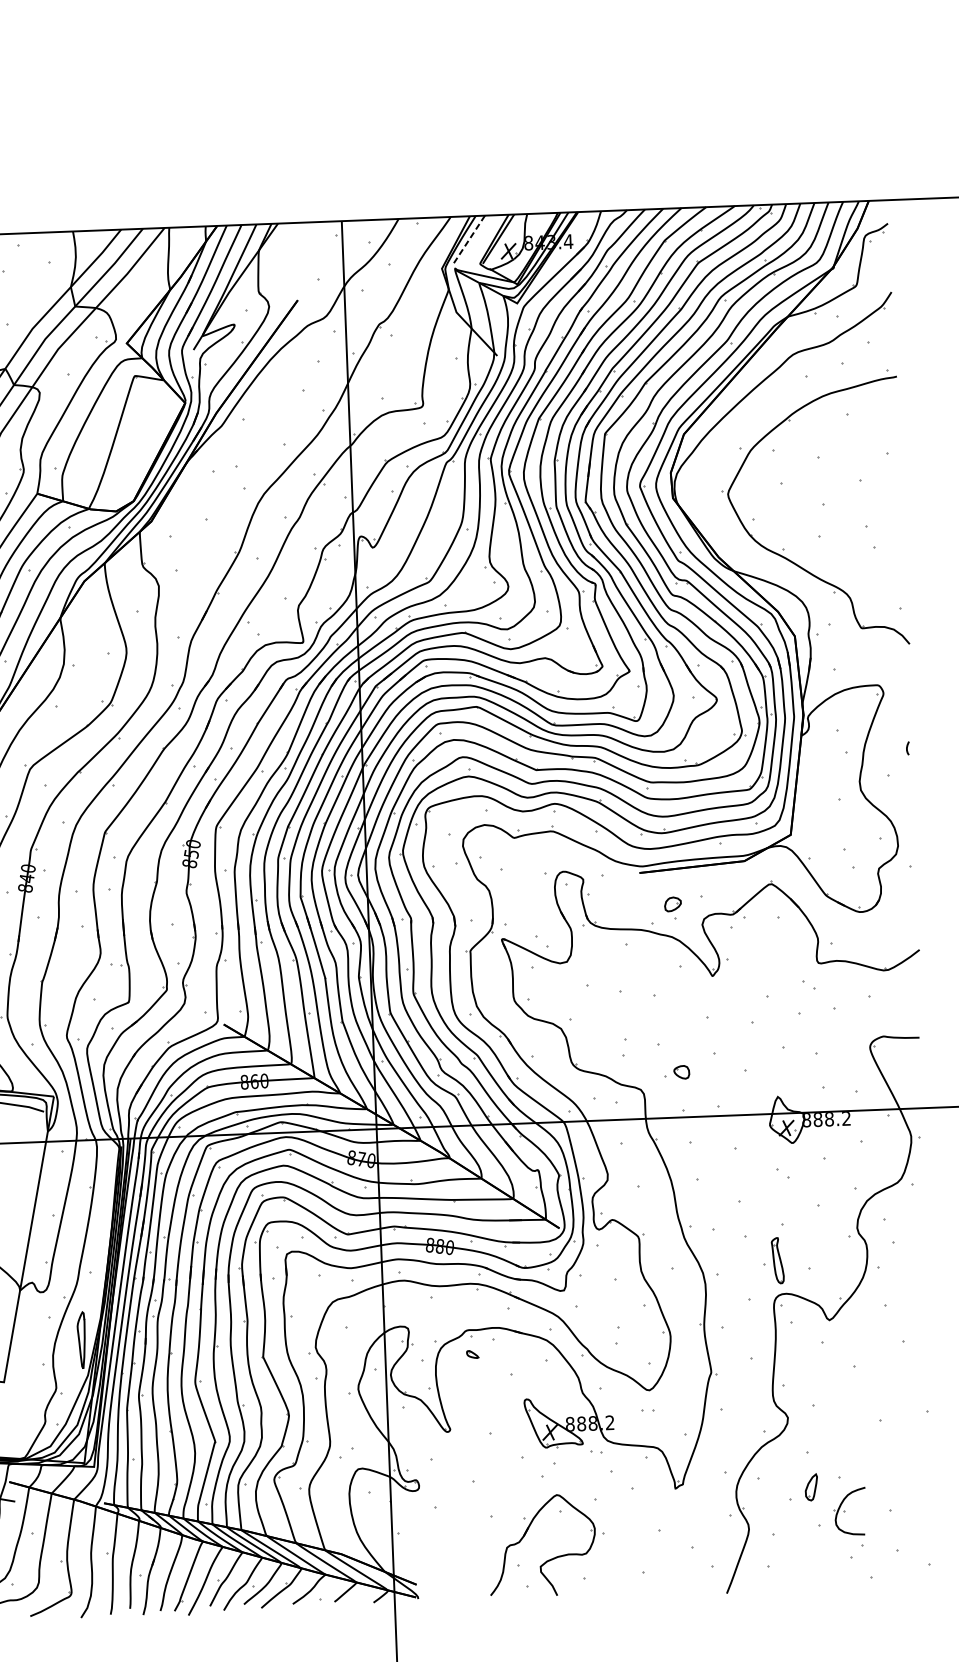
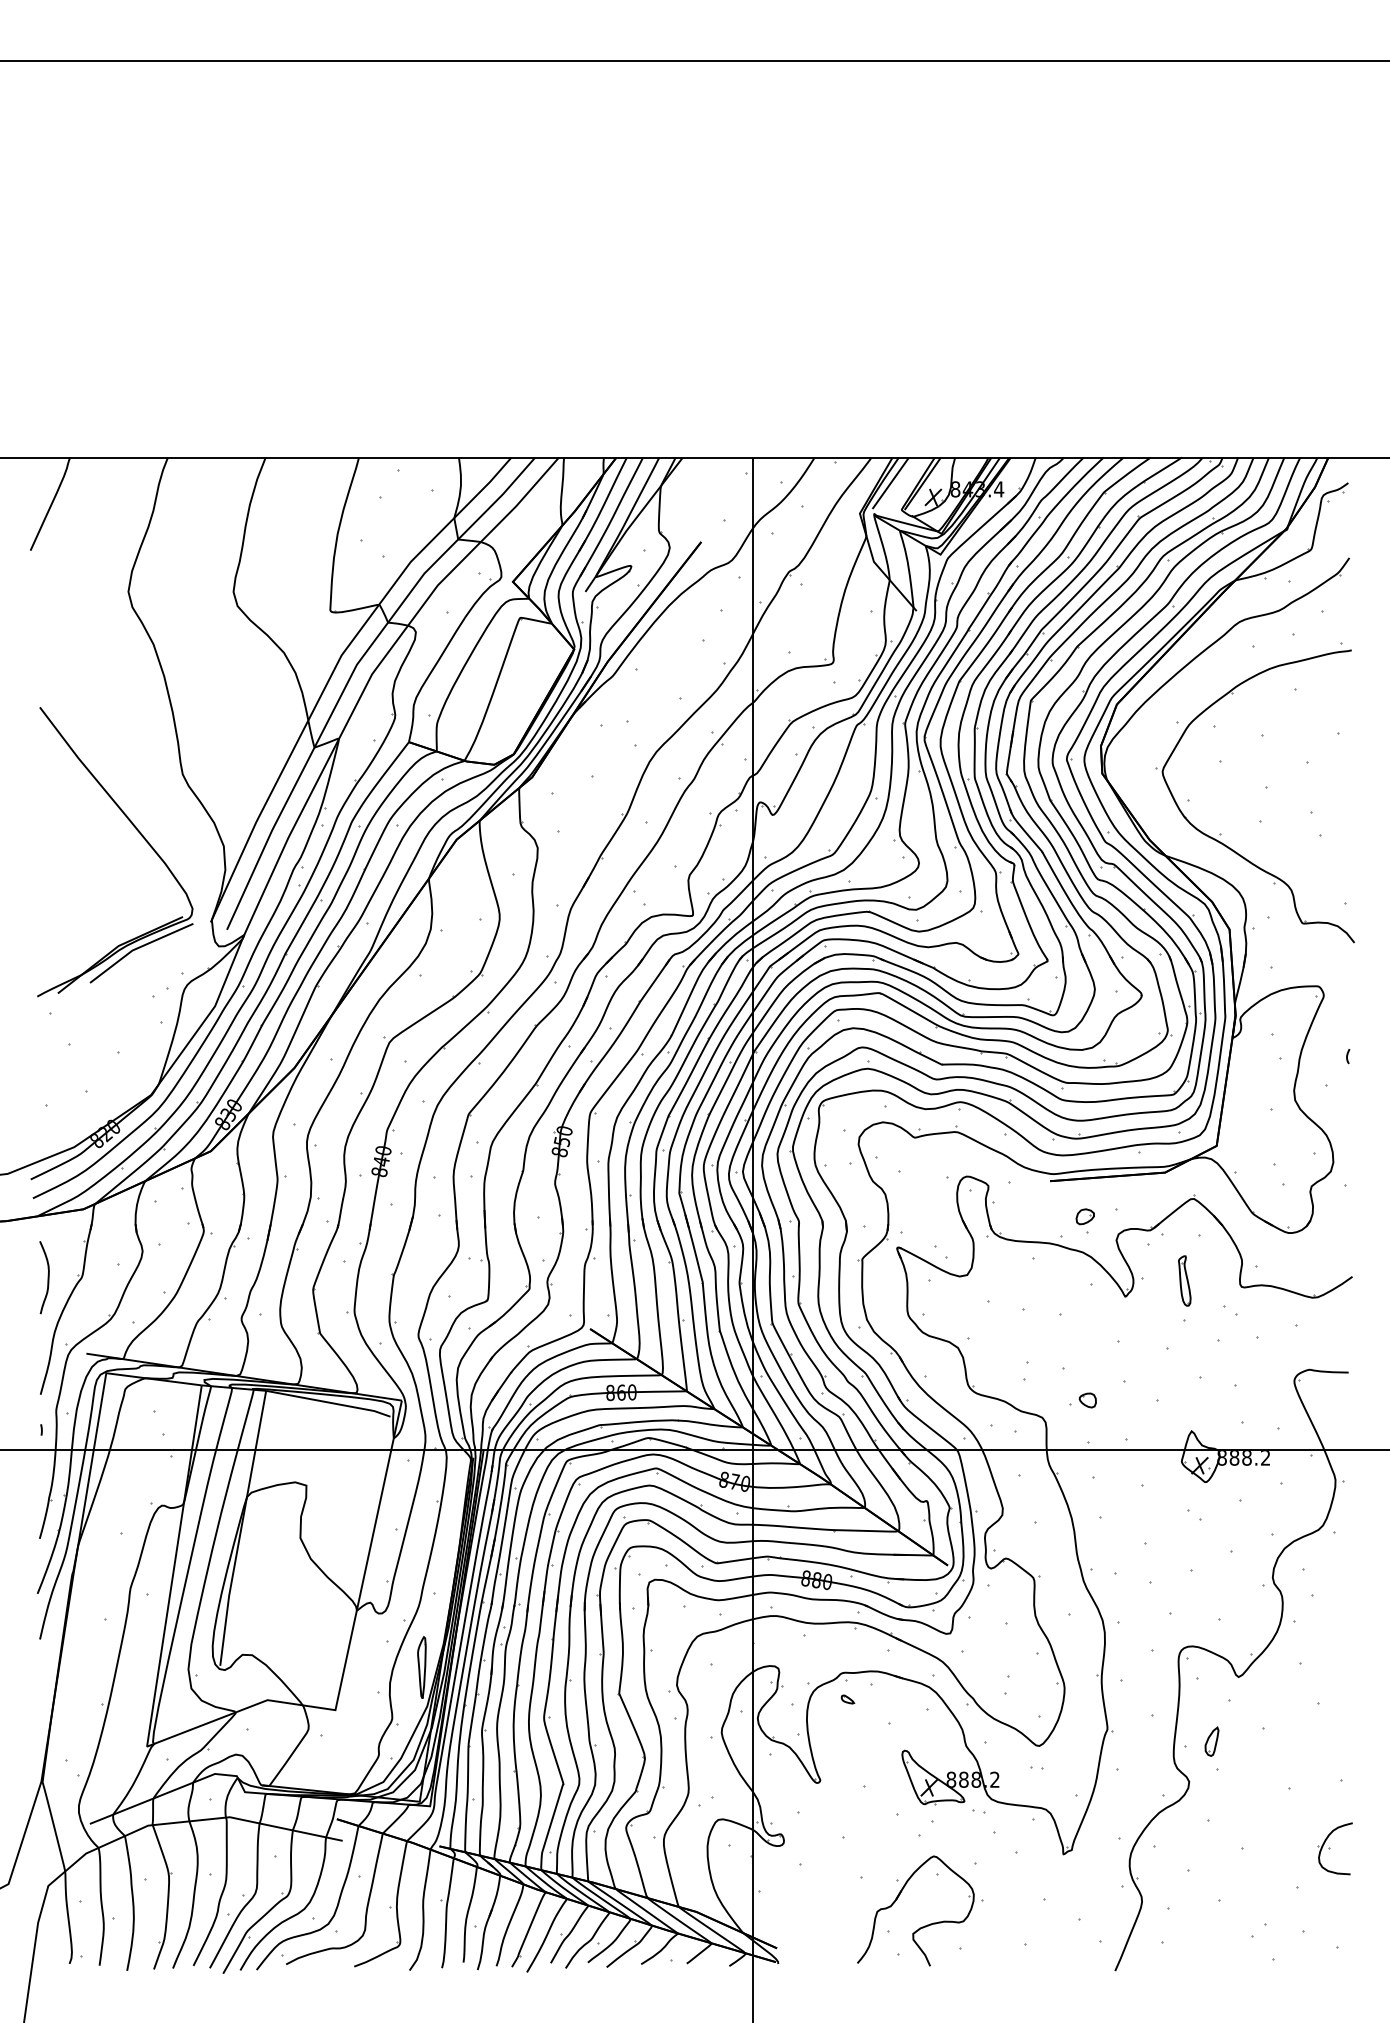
line: (468, 240) -> (890, 483), dashed -> solid
part: (777, 1260) -> (1184, 1280), moved
part: (811, 1487) -> (1211, 1741), moved
part: (849, 1511) -> (1334, 1848), moved

